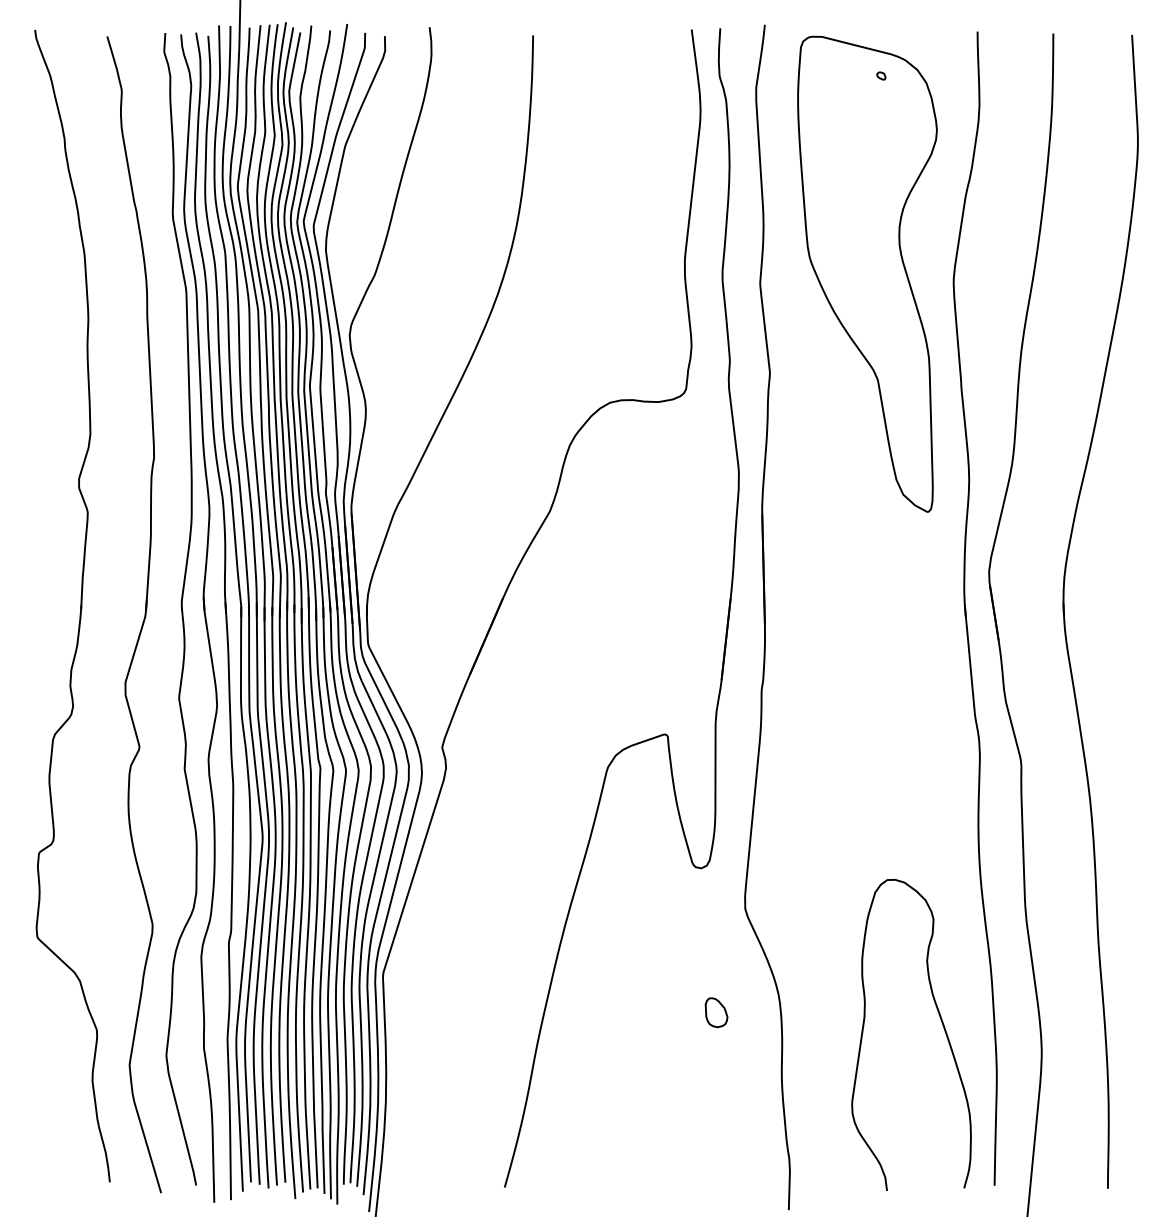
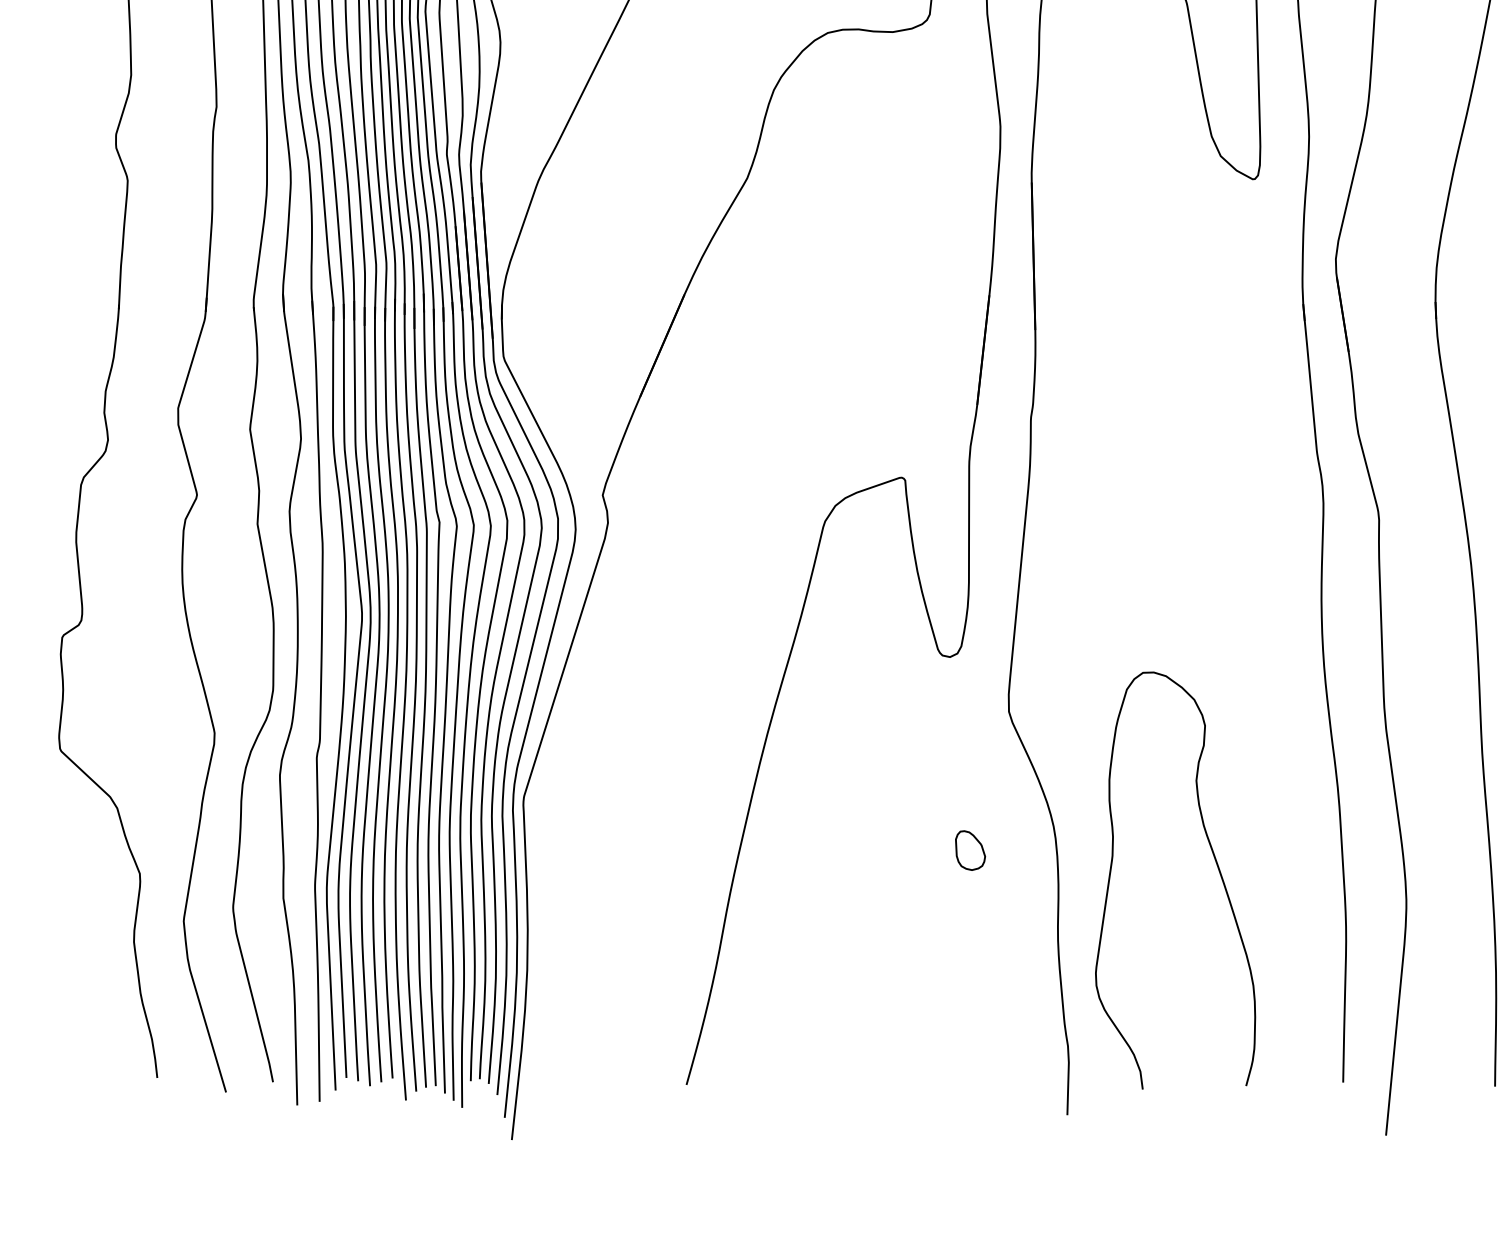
curve: (941, 1023) -> (1215, 865), moved

